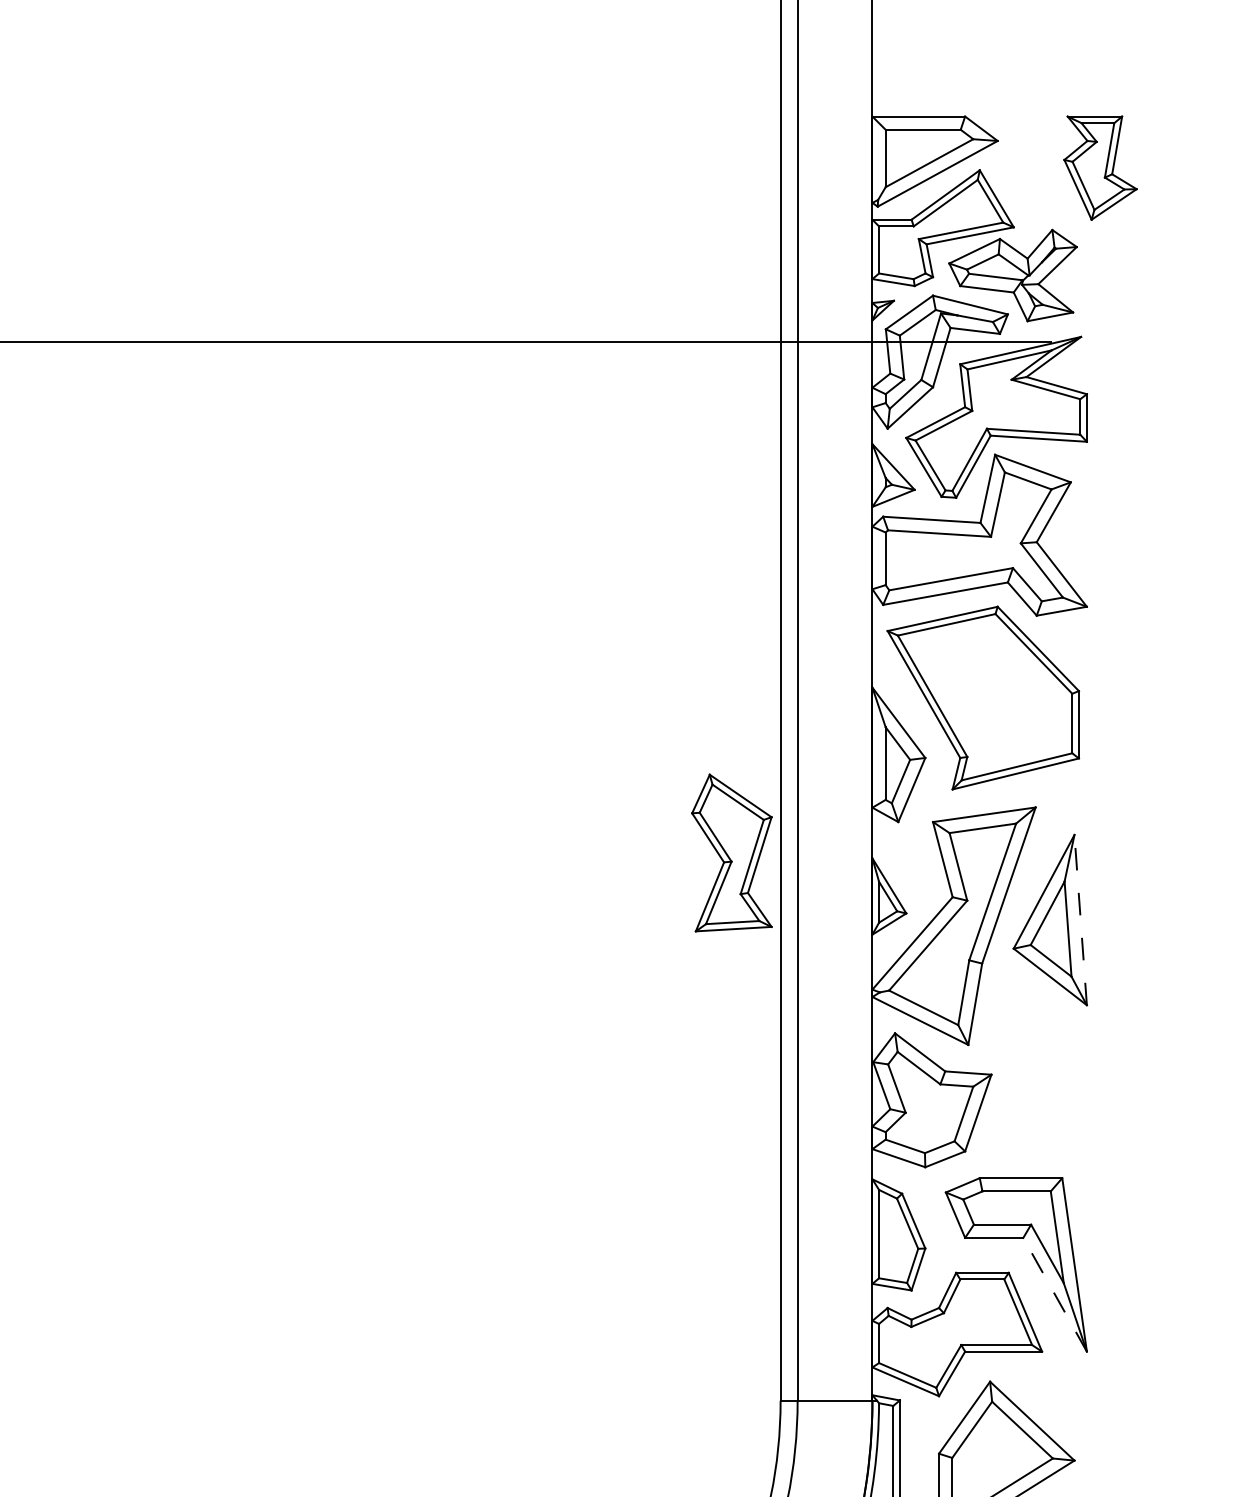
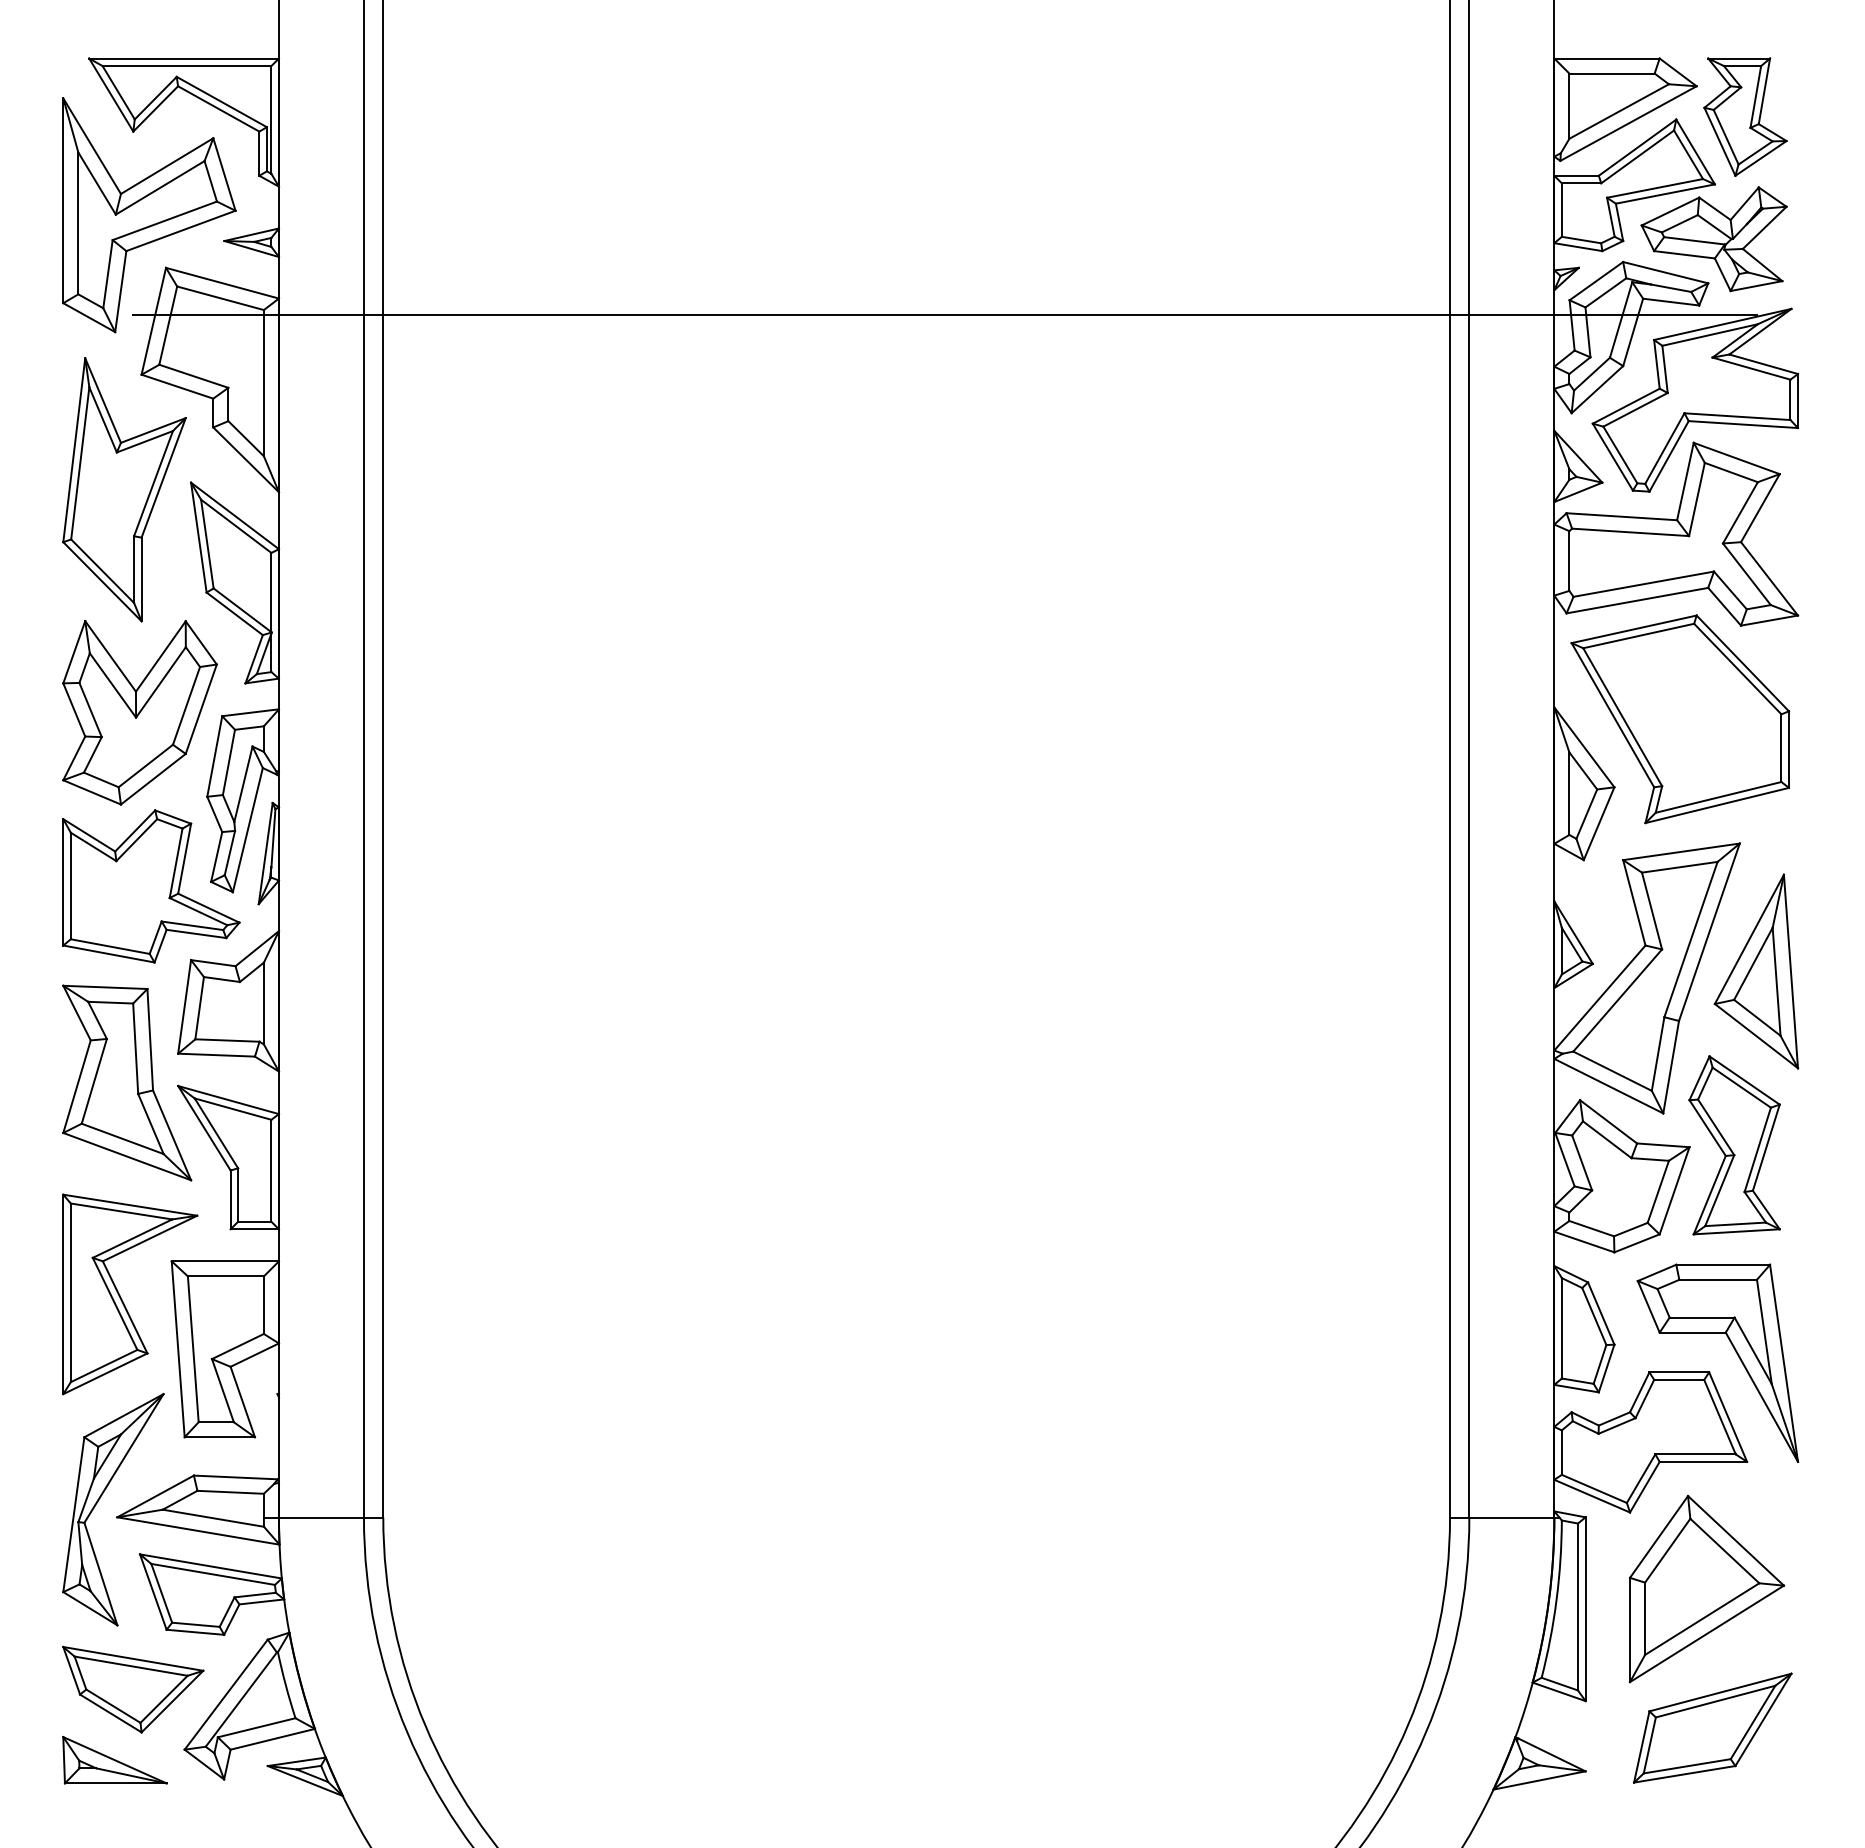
part: (1100, 167) -> (1745, 116), moved
part: (731, 853) -> (1734, 1145), moved
line: (1080, 920) -> (1790, 971), dashed -> solid
line: (1054, 1294) -> (1761, 1396), dashed -> solid

